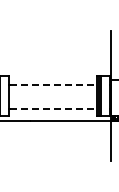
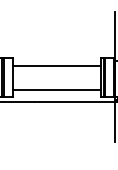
line: (53, 84) -> (57, 65), dashed -> solid
line: (53, 108) -> (57, 89), dashed -> solid

